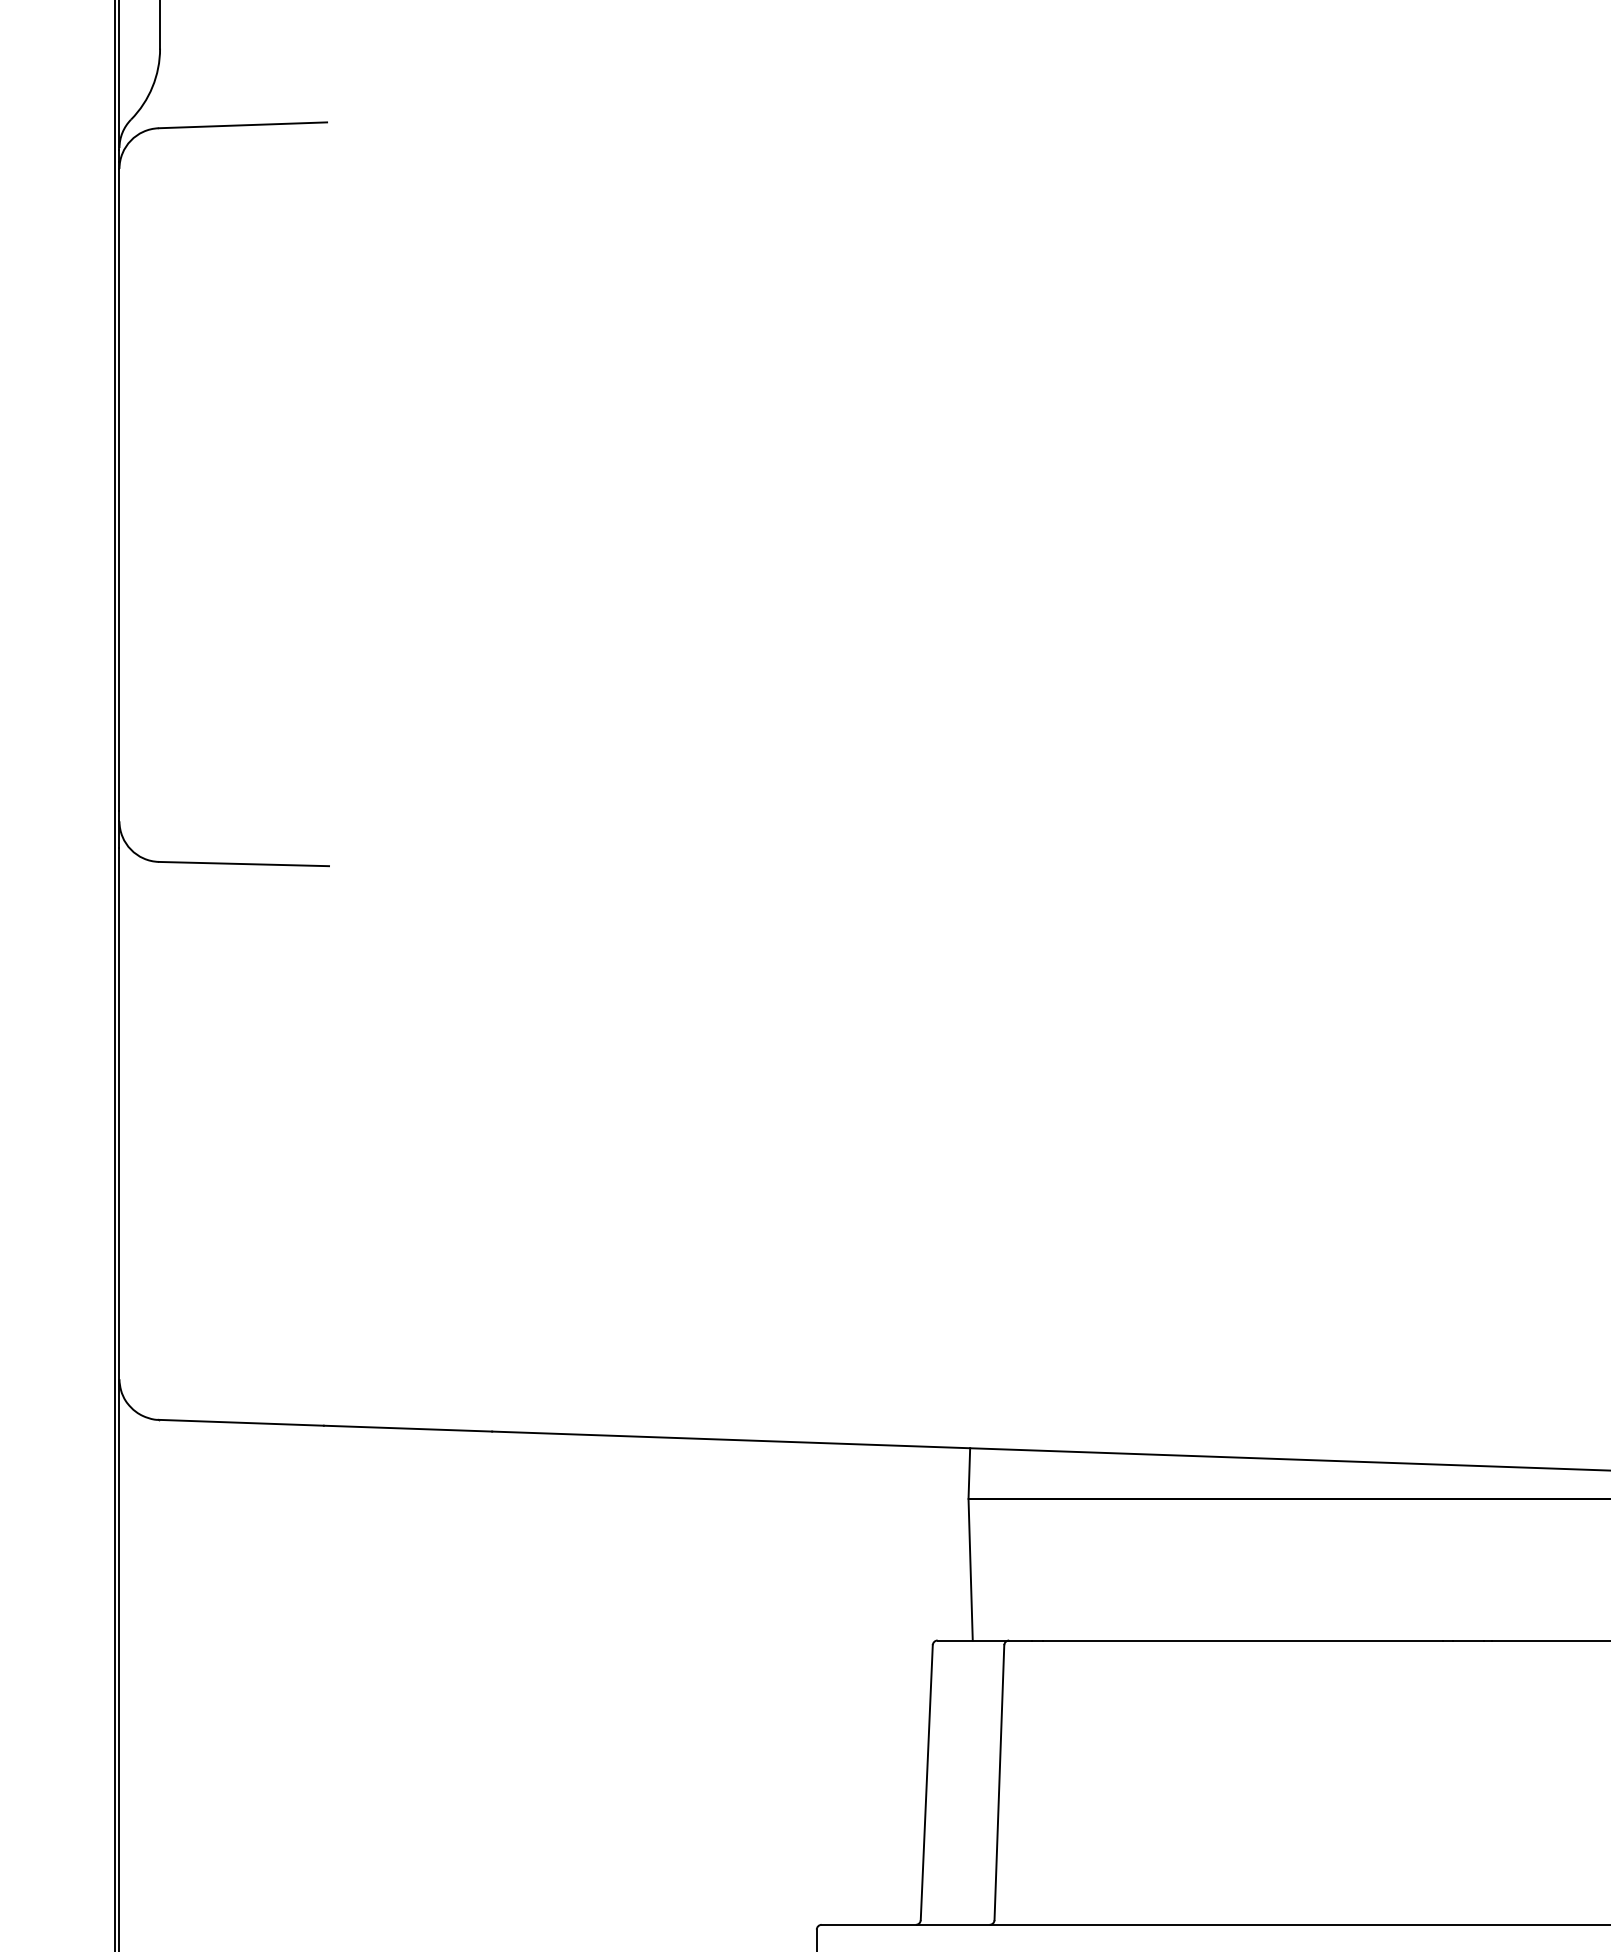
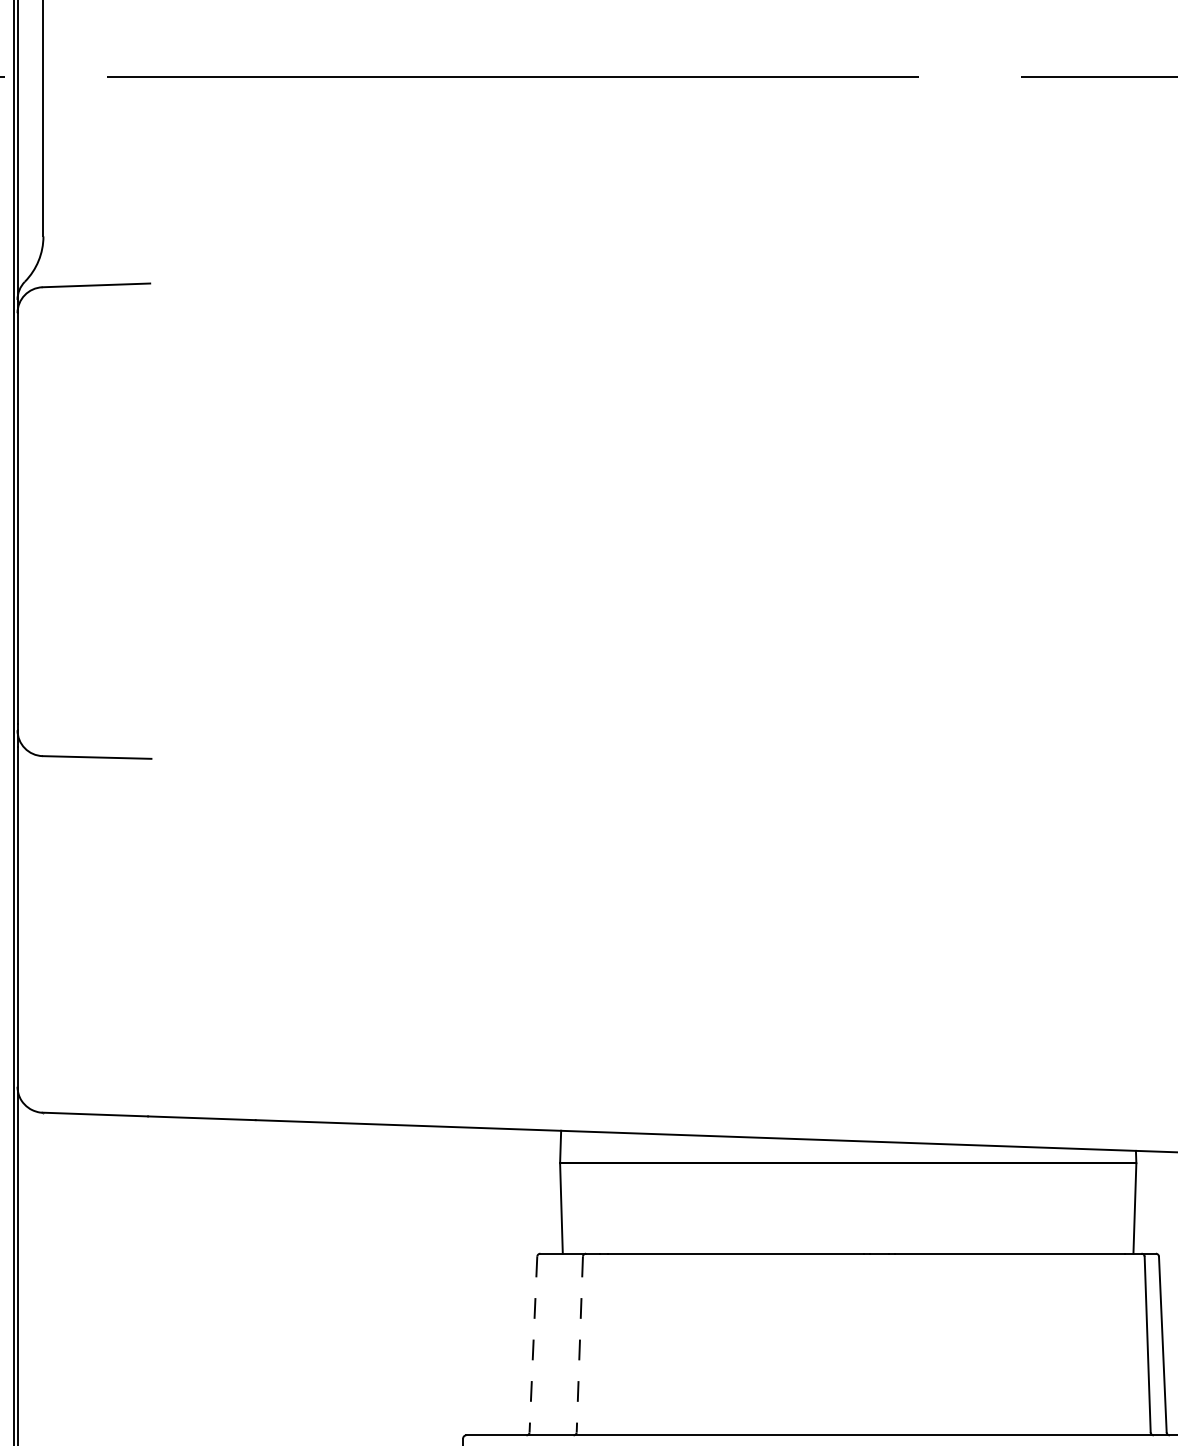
line: (926, 1782) -> (533, 1344), solid -> dashed
line: (998, 1782) -> (579, 1344), solid -> dashed

